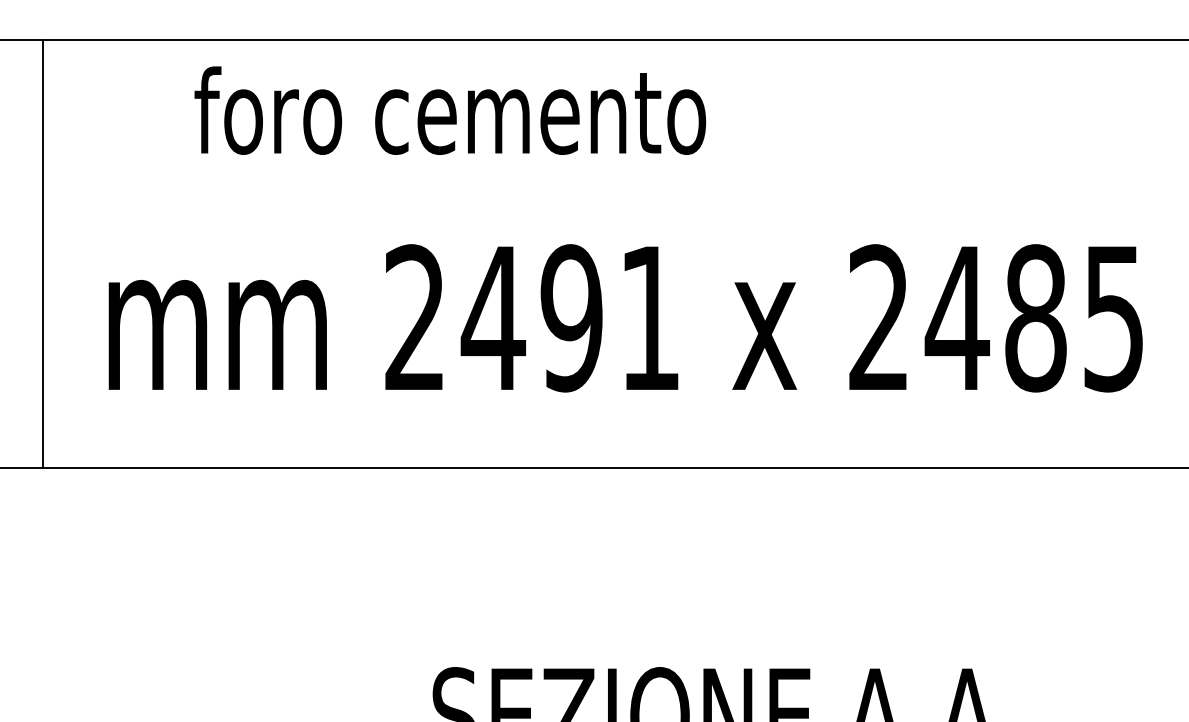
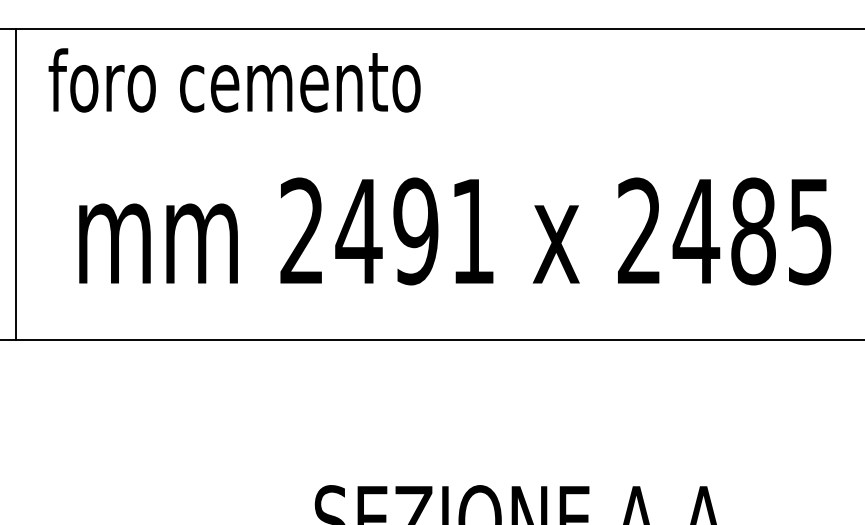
text: (450, 110) -> (234, 80), moved
line: (43, 253) -> (15, 184), moved

